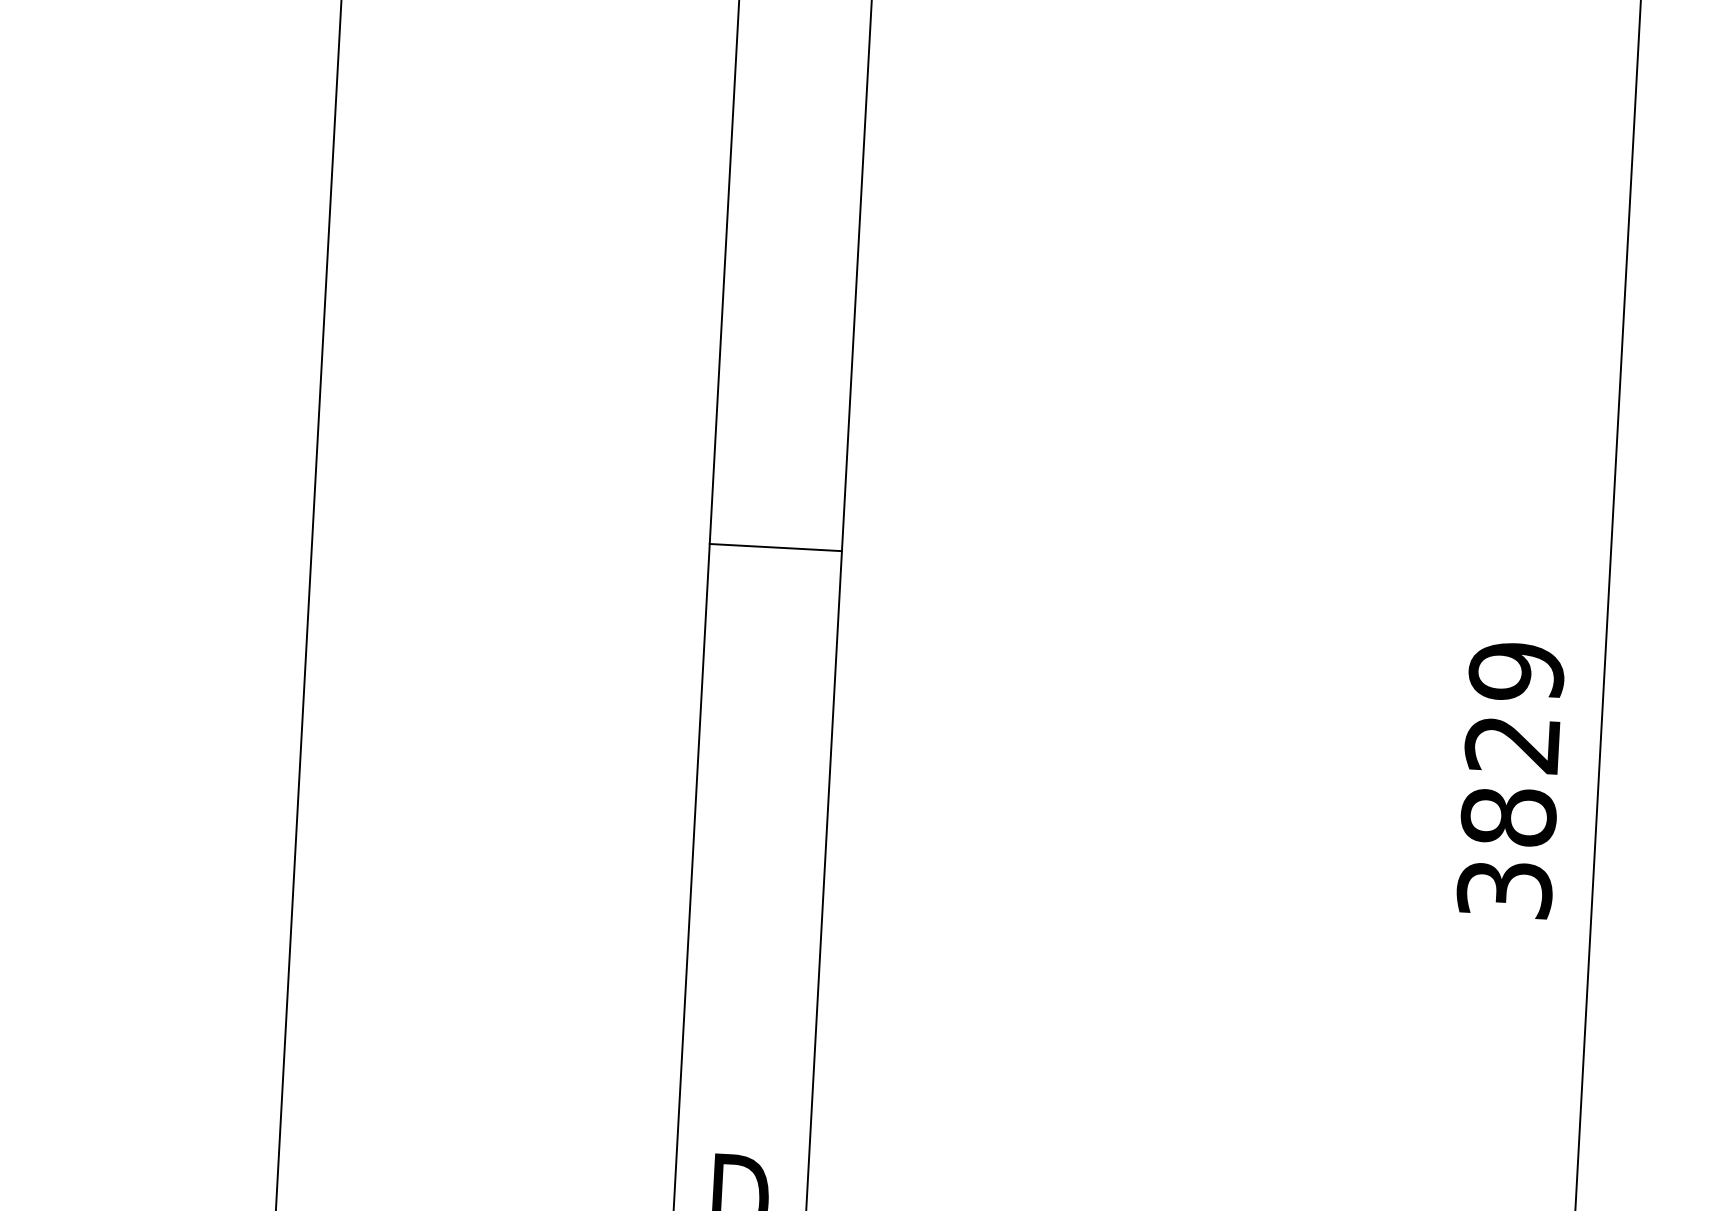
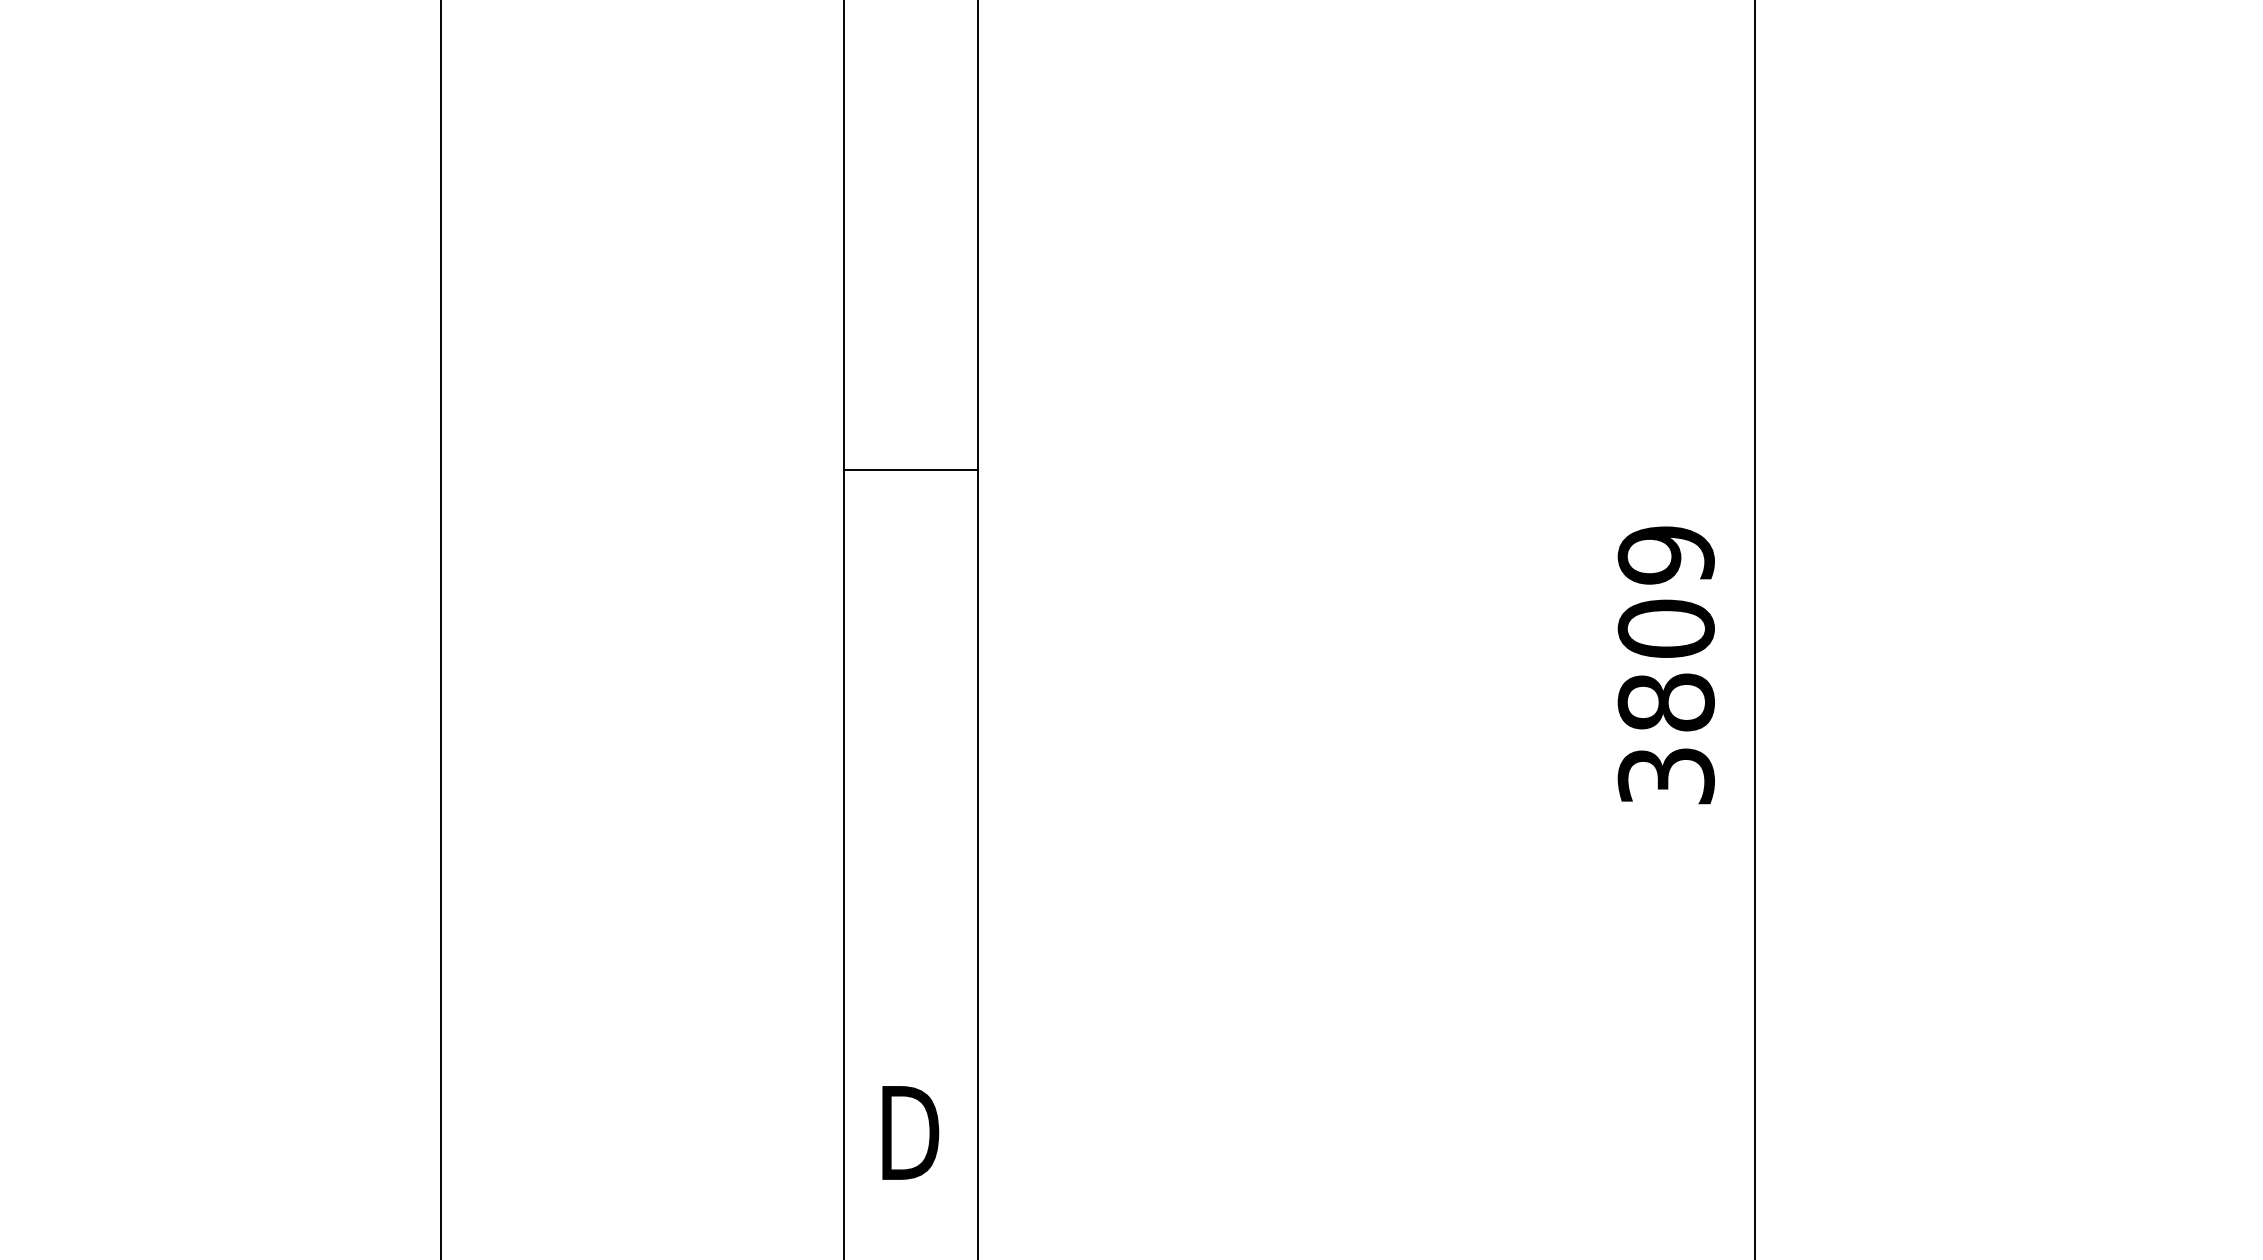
text: (1511, 743) -> (1665, 628), 3829 -> 3809

